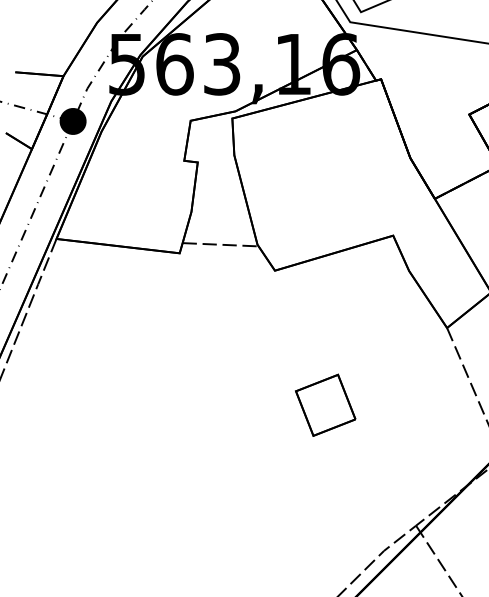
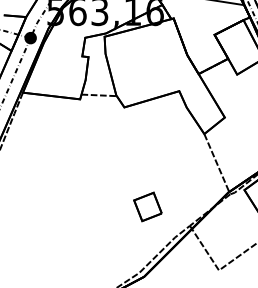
part: (324, 404) -> (147, 206), moved

